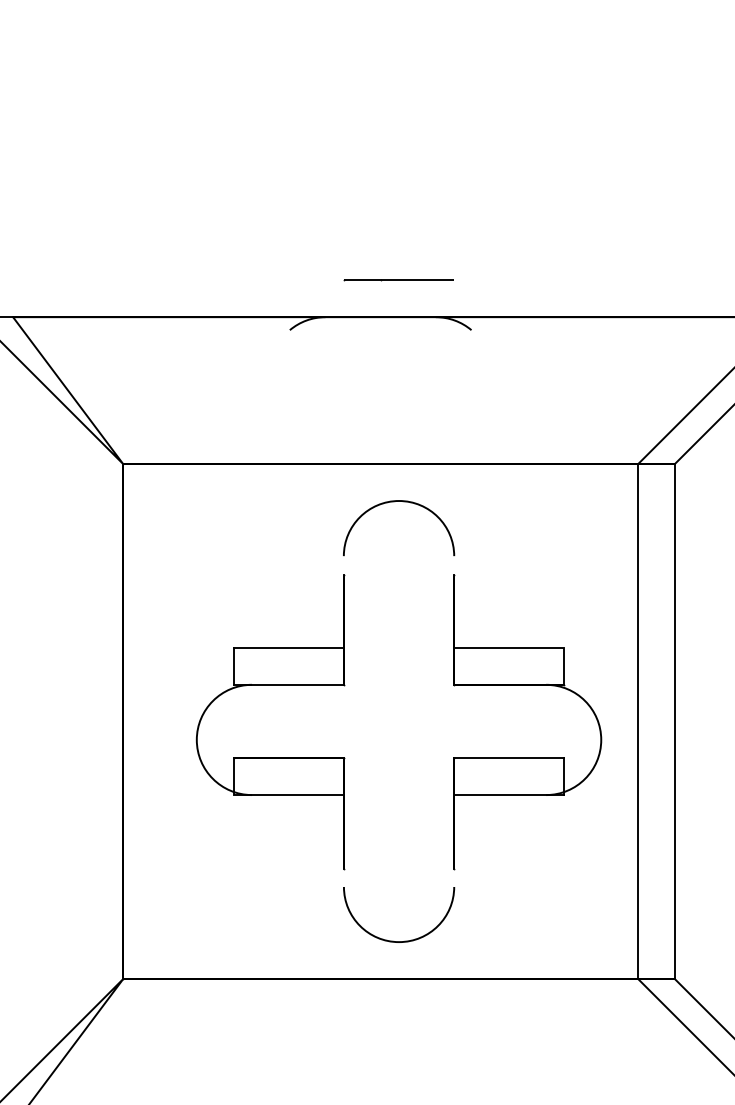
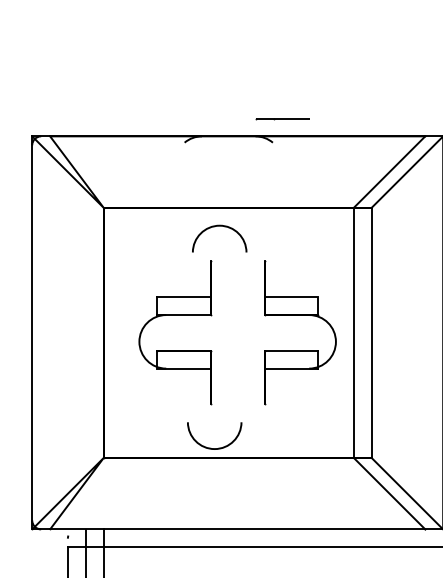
line: (398, 282) -> (282, 119), moved
curve: (398, 502) -> (219, 226), moved
curve: (390, 938) -> (210, 447), moved

